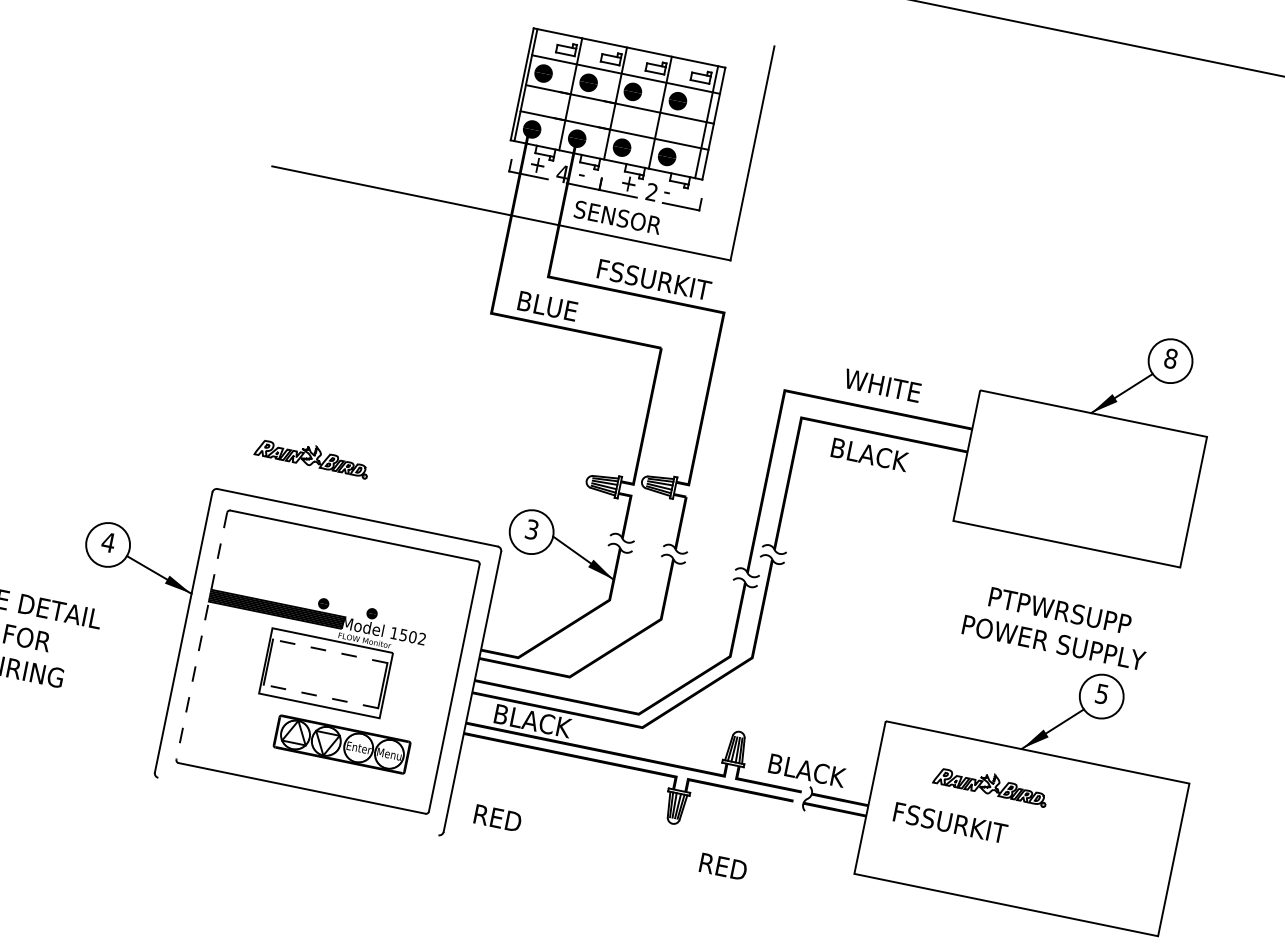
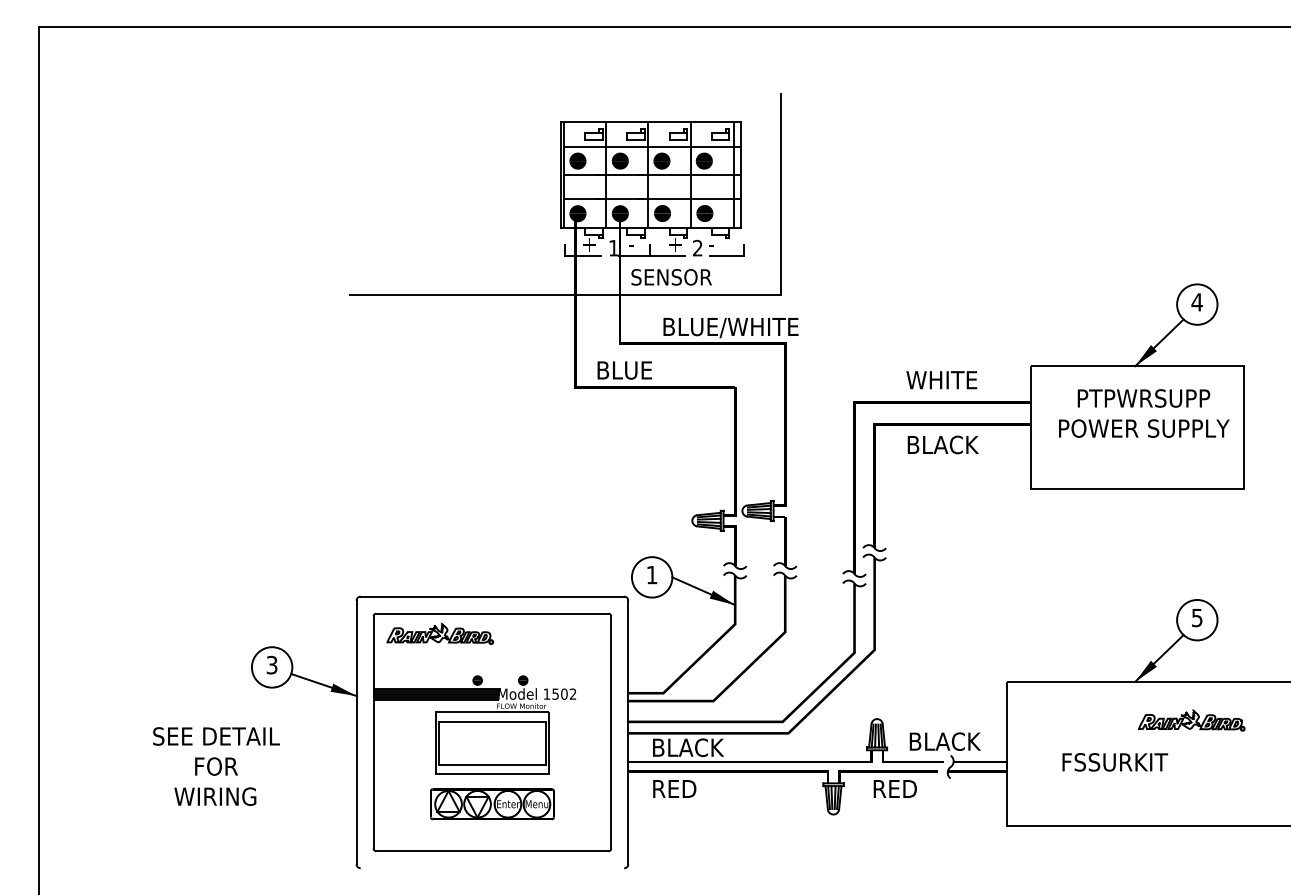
text: (562, 174) -> (613, 248), 4 -> 1
text: (670, 283) -> (731, 327), FSSURKIT -> BLUE/WHITE
text: (1171, 358) -> (1197, 302), 8 -> 4
part: (311, 456) -> (439, 633), moved
text: (531, 528) -> (651, 574), 3 -> 1
text: (108, 541) -> (271, 664), 4 -> 3
text: (1057, 626) -> (1144, 413), moved
line: (201, 636) -> (373, 732), dashed -> solid
line: (330, 651) -> (492, 722), dashed -> solid
line: (321, 696) -> (492, 764), dashed -> solid
part: (342, 744) -> (492, 804), moved
part: (990, 784) -> (1191, 720), moved
text: (497, 817) -> (674, 788), moved
text: (950, 823) -> (1115, 762), moved
text: (722, 866) -> (894, 788), moved

